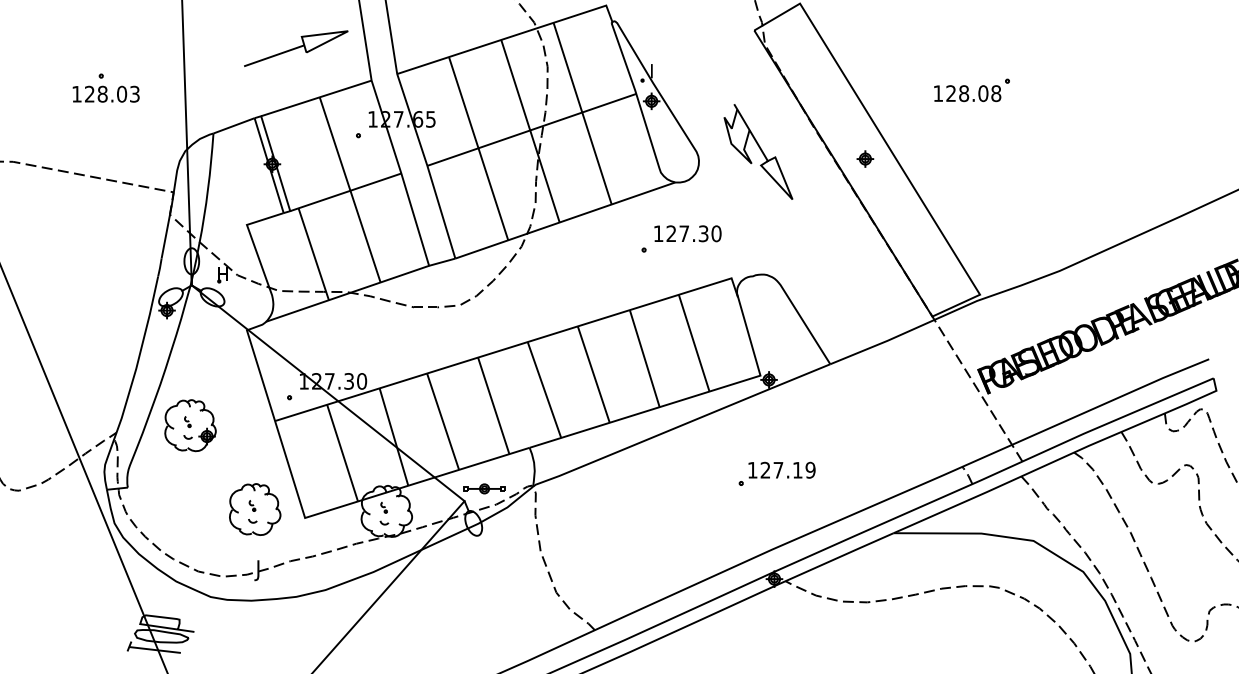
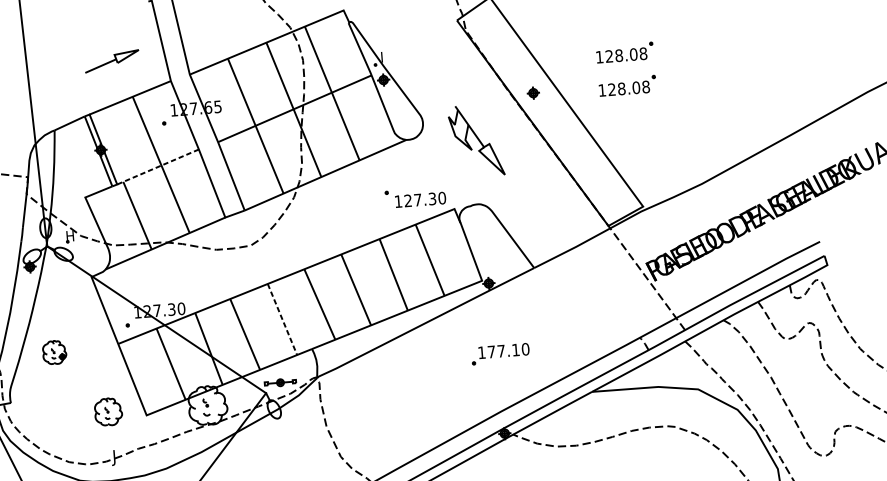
part: (296, 48) -> (112, 61), size x0.7
part: (971, 134) -> (627, 86), added
part: (758, 151) -> (476, 140), moved
part: (865, 158) -> (533, 92), moved
line: (345, 192) -> (157, 167), solid -> dashed
text: (687, 233) -> (420, 199), moved
line: (493, 405) -> (282, 319), solid -> dashed
part: (190, 425) -> (54, 352), size x0.6
text: (787, 469) -> (508, 350), 127.19 -> 177.10
part: (255, 509) -> (108, 411), size x0.7

